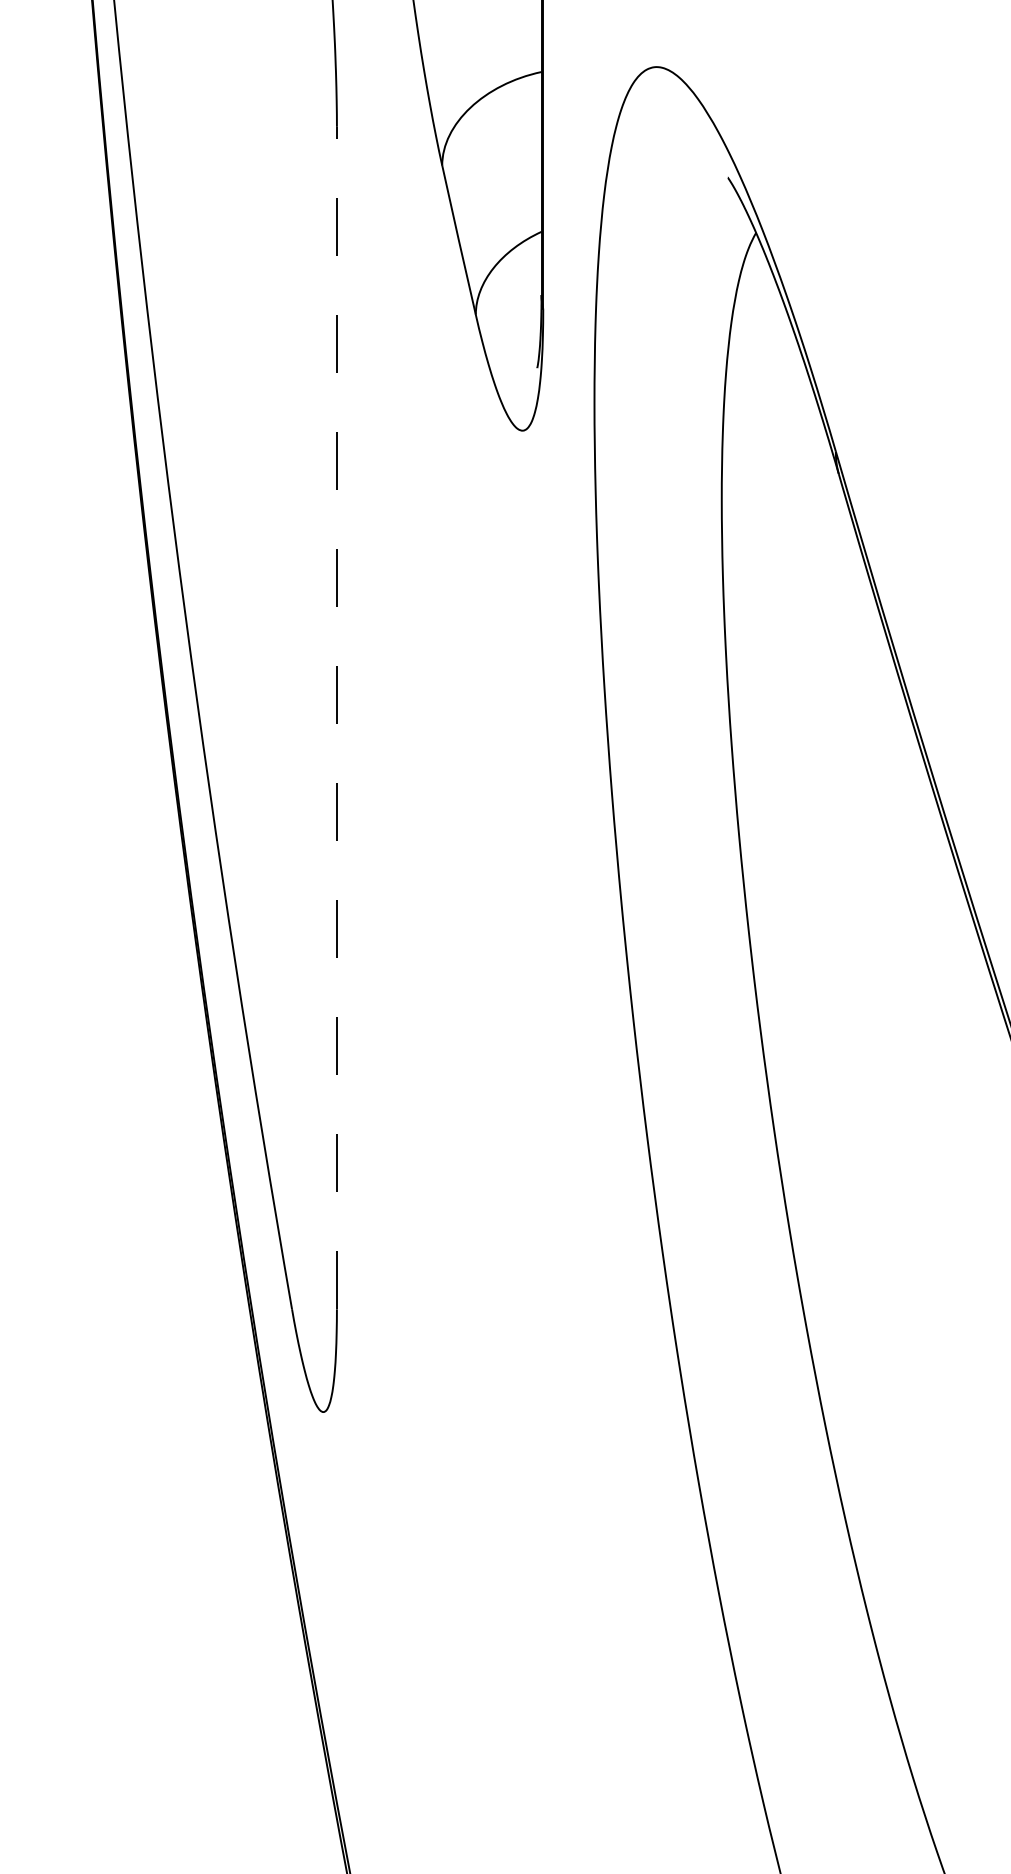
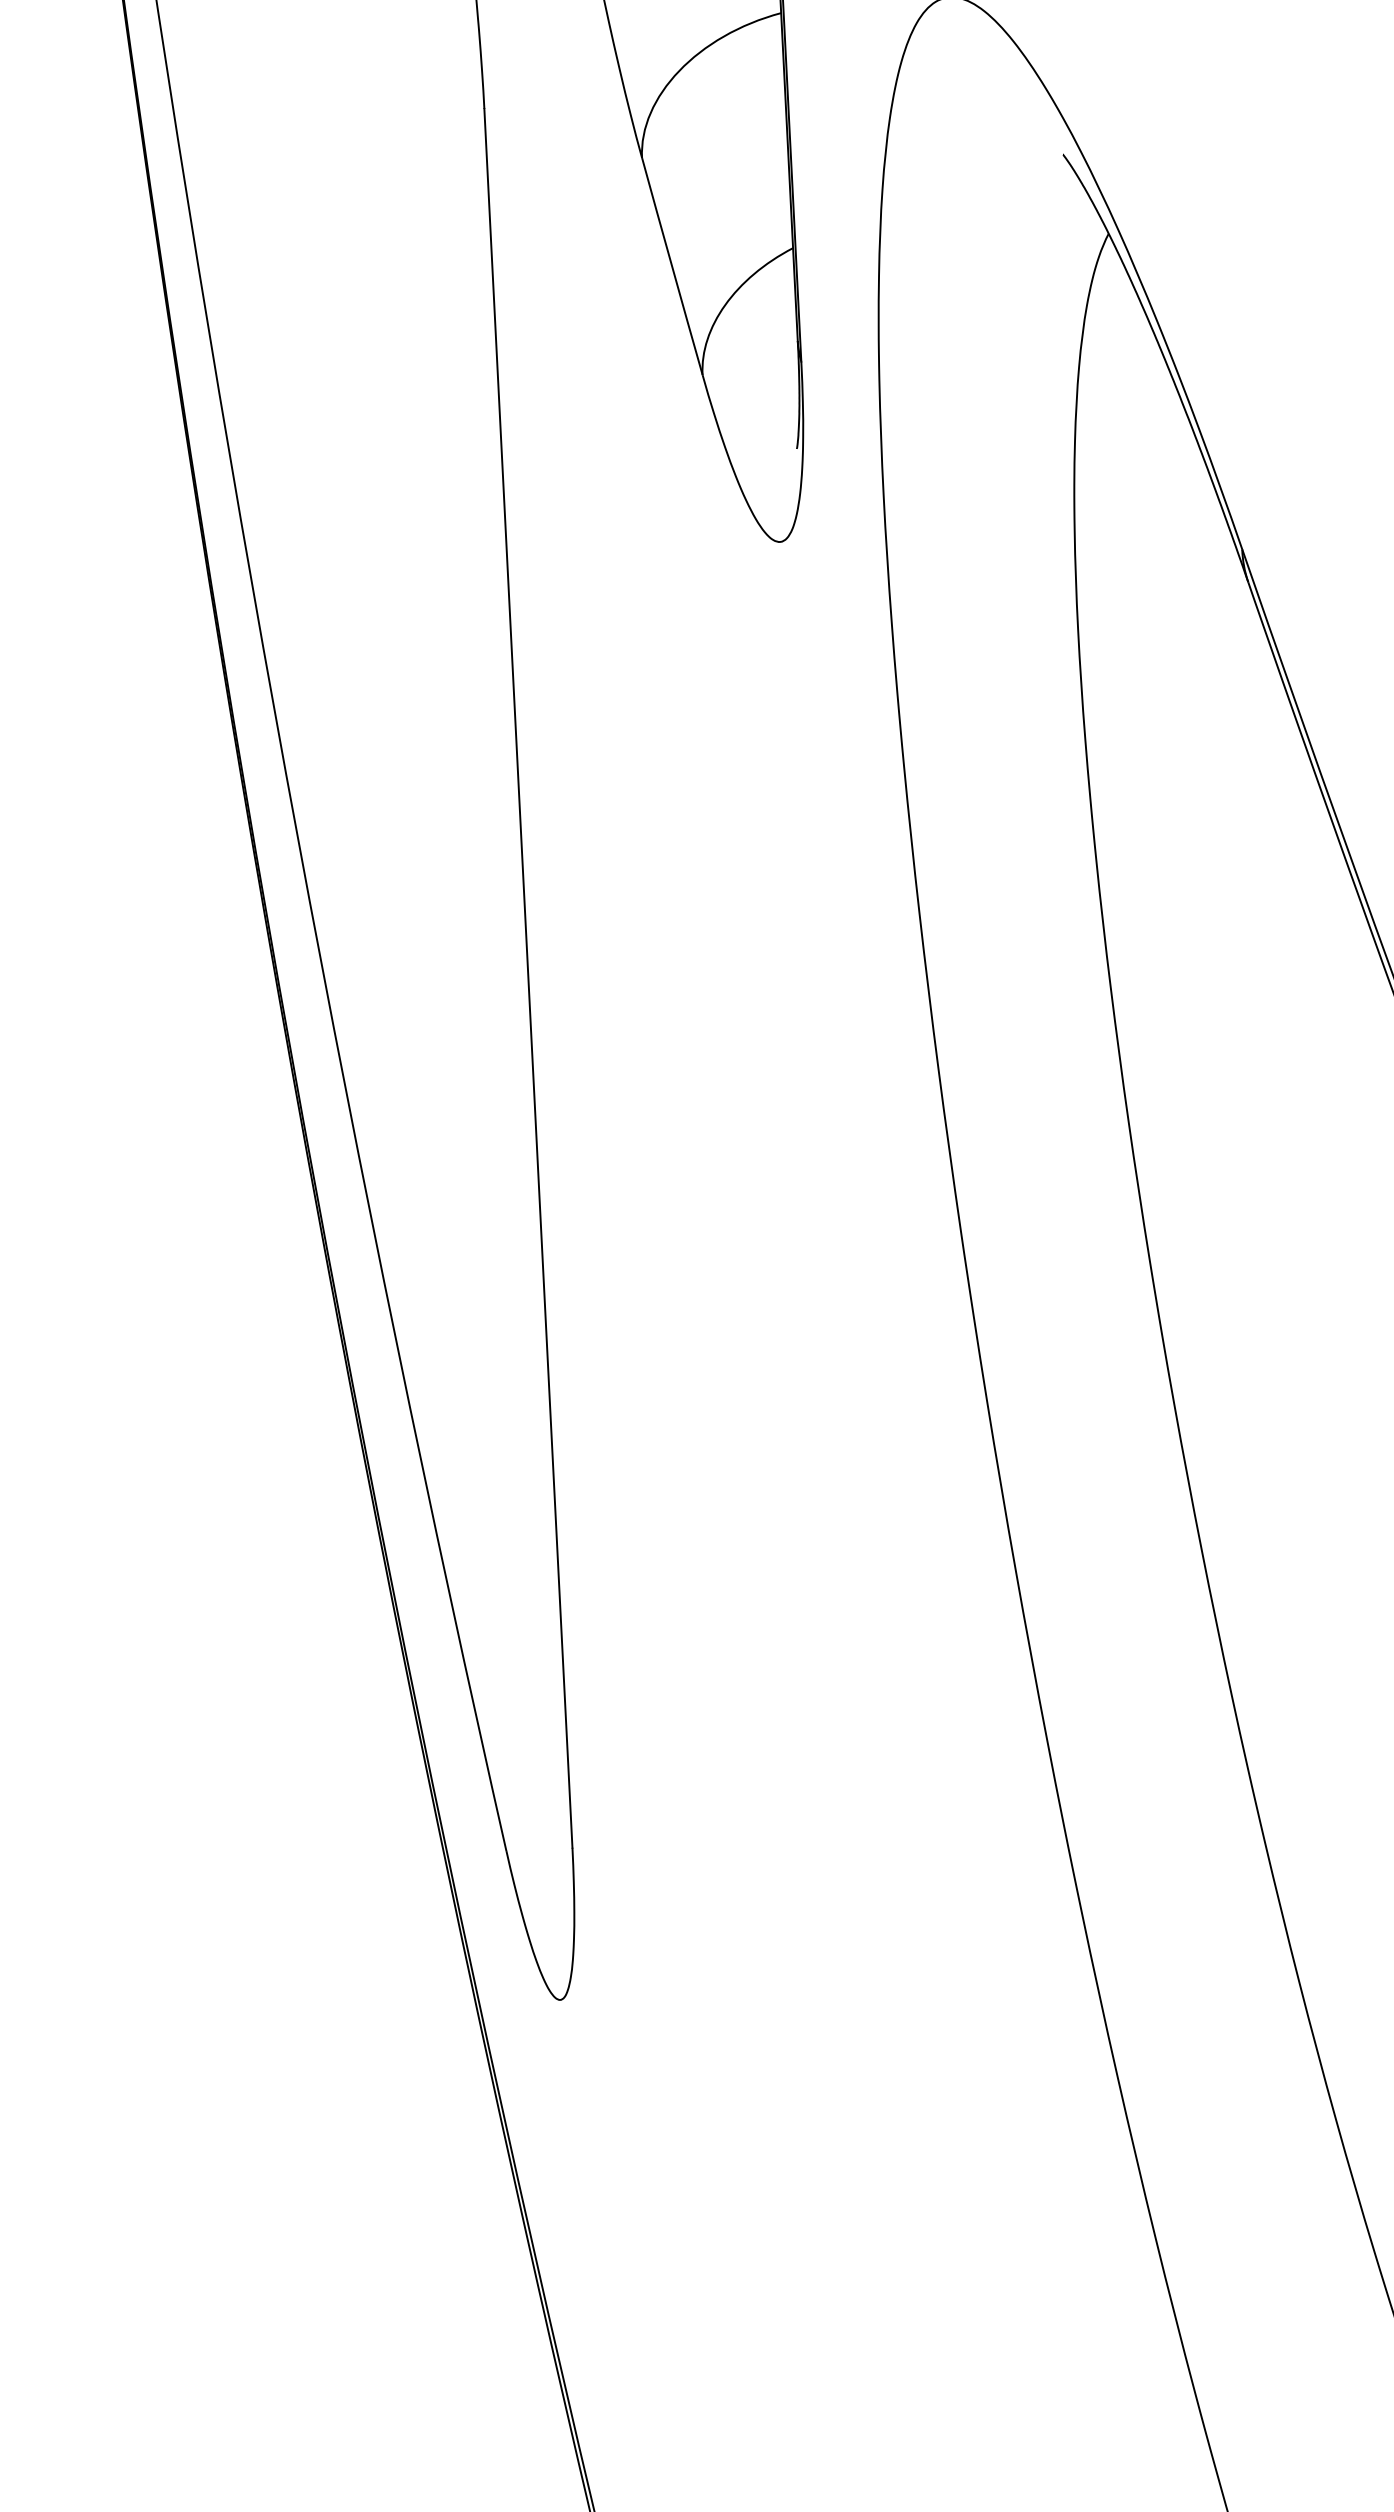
line: (336, 717) -> (527, 977), dashed -> solid

